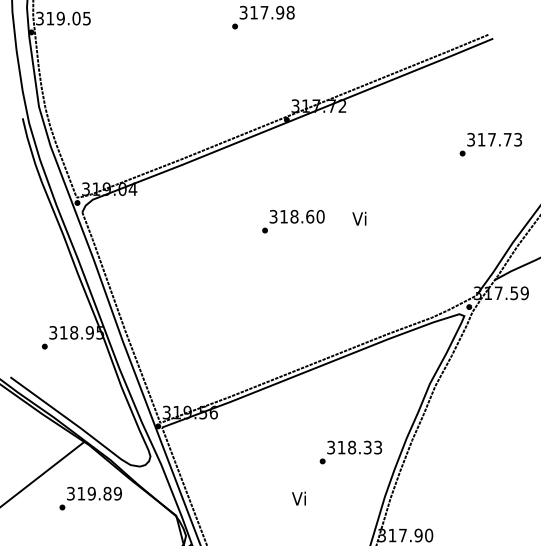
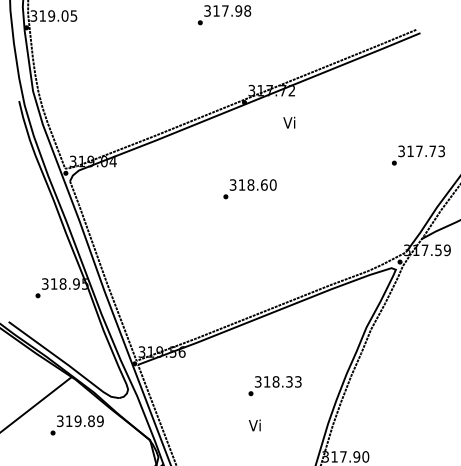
text: (490, 144) -> (418, 155), moved
text: (359, 218) -> (289, 122), moved
text: (350, 452) -> (274, 386), moved

